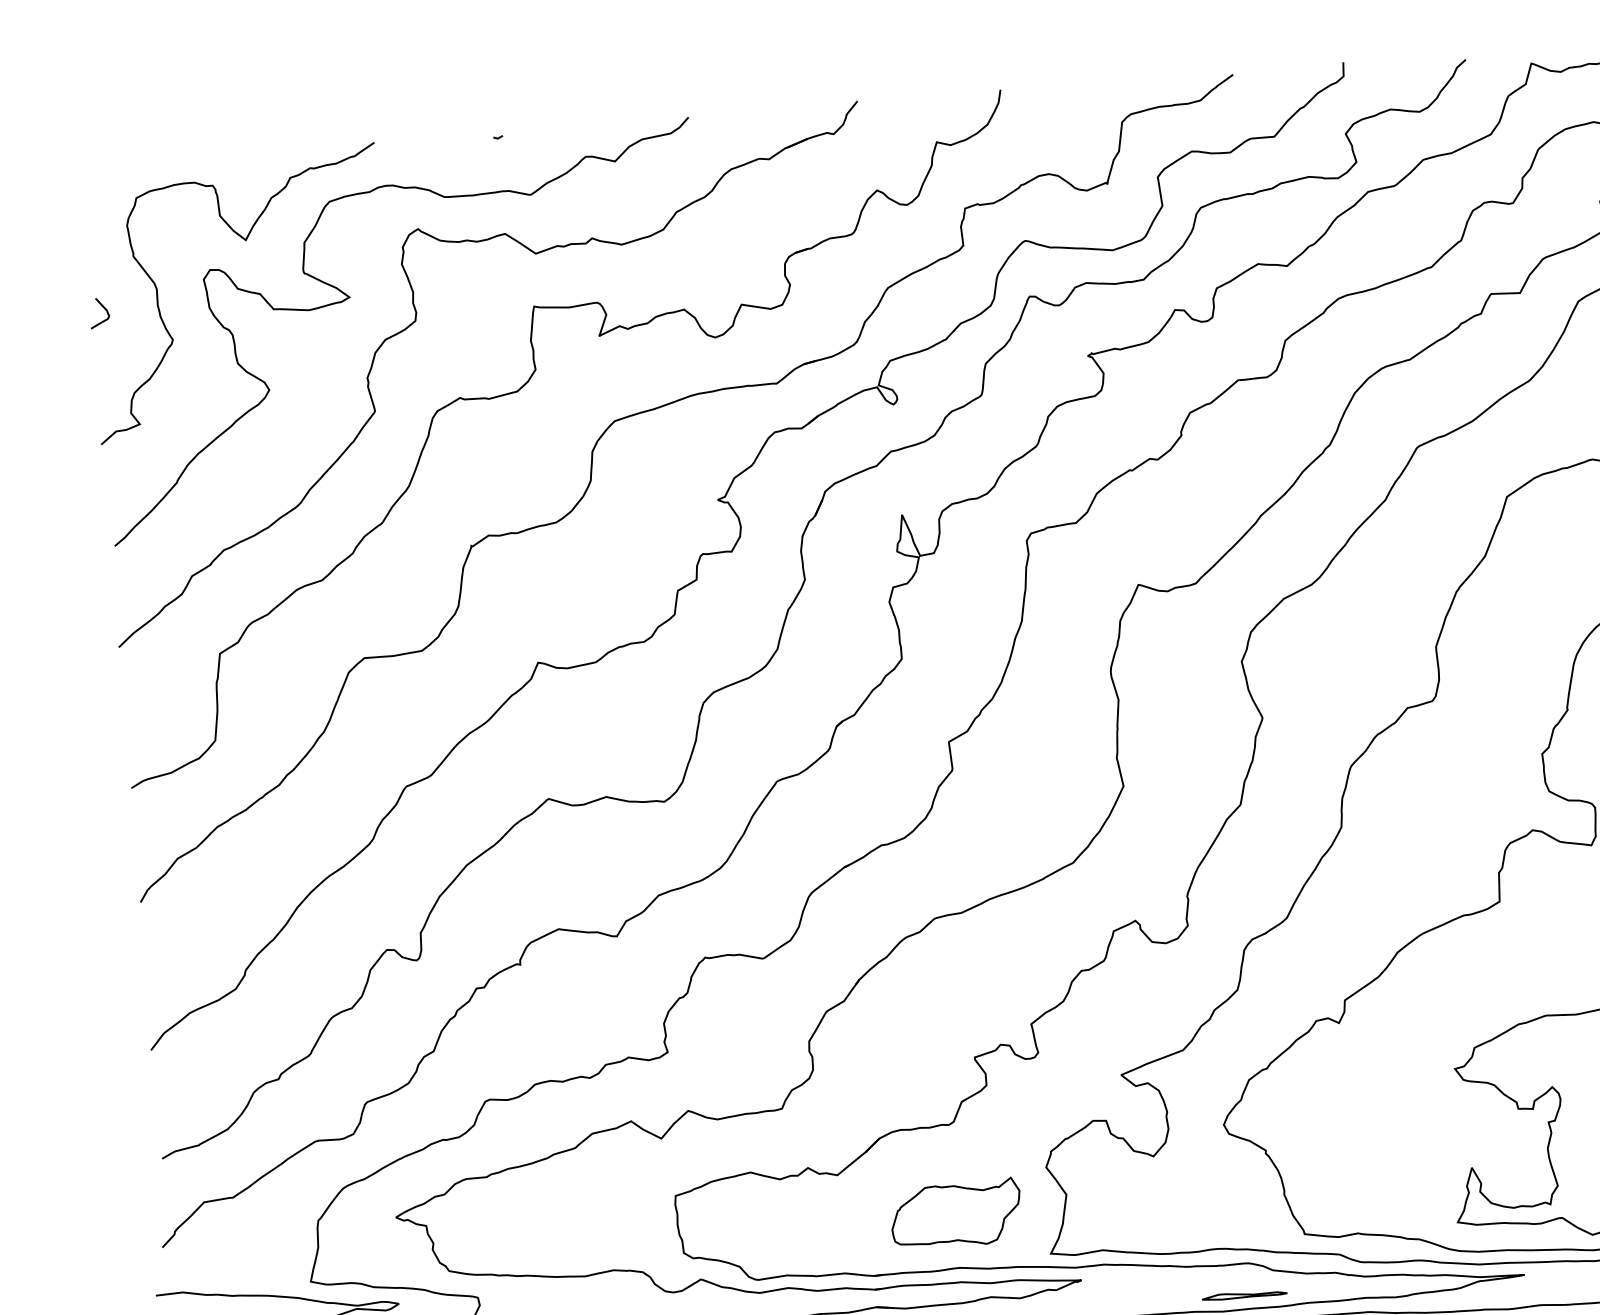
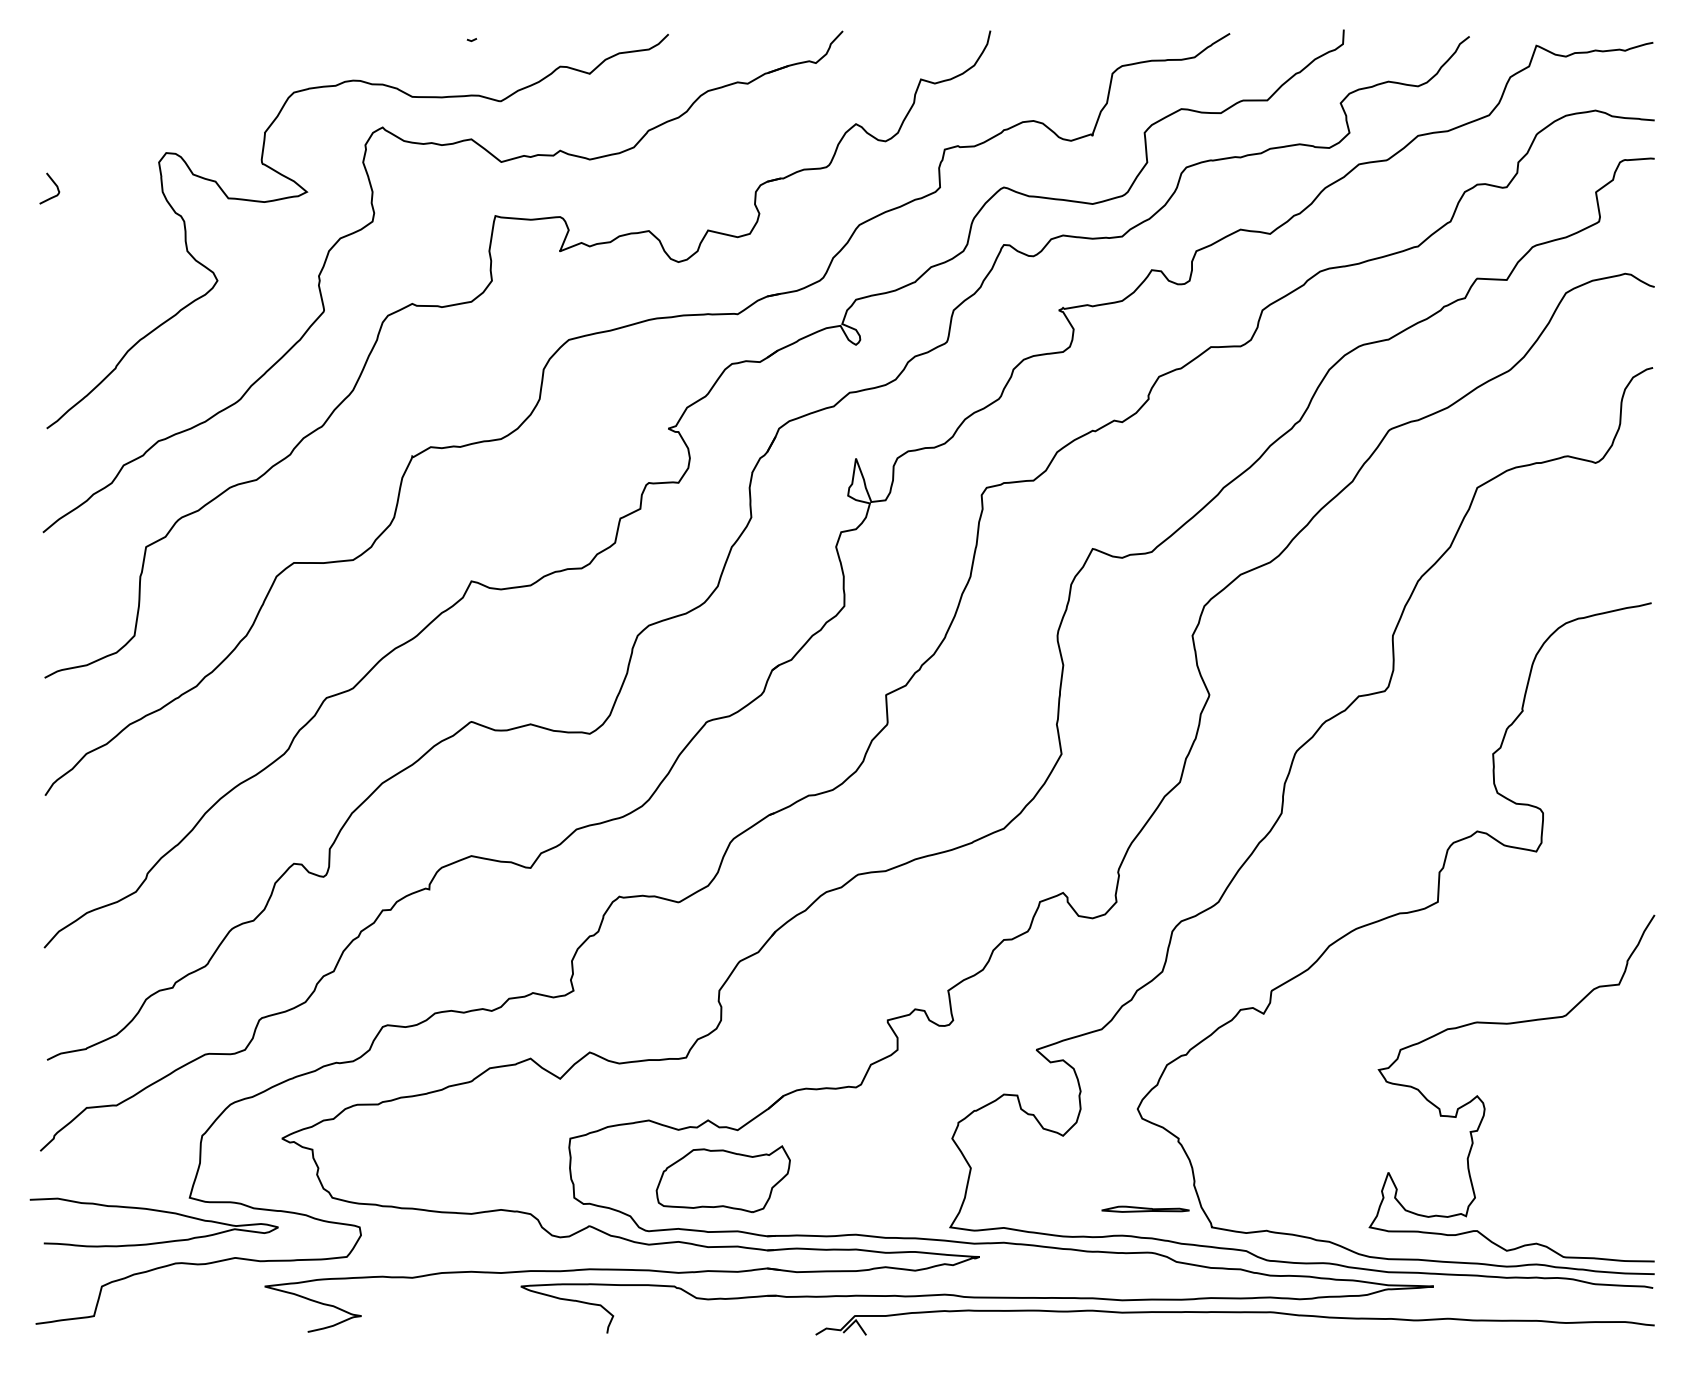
curve: (246, 241) -> (205, 126), removed
part: (955, 1214) -> (722, 1179), moved
part: (1244, 1294) -> (1145, 1208), moved

